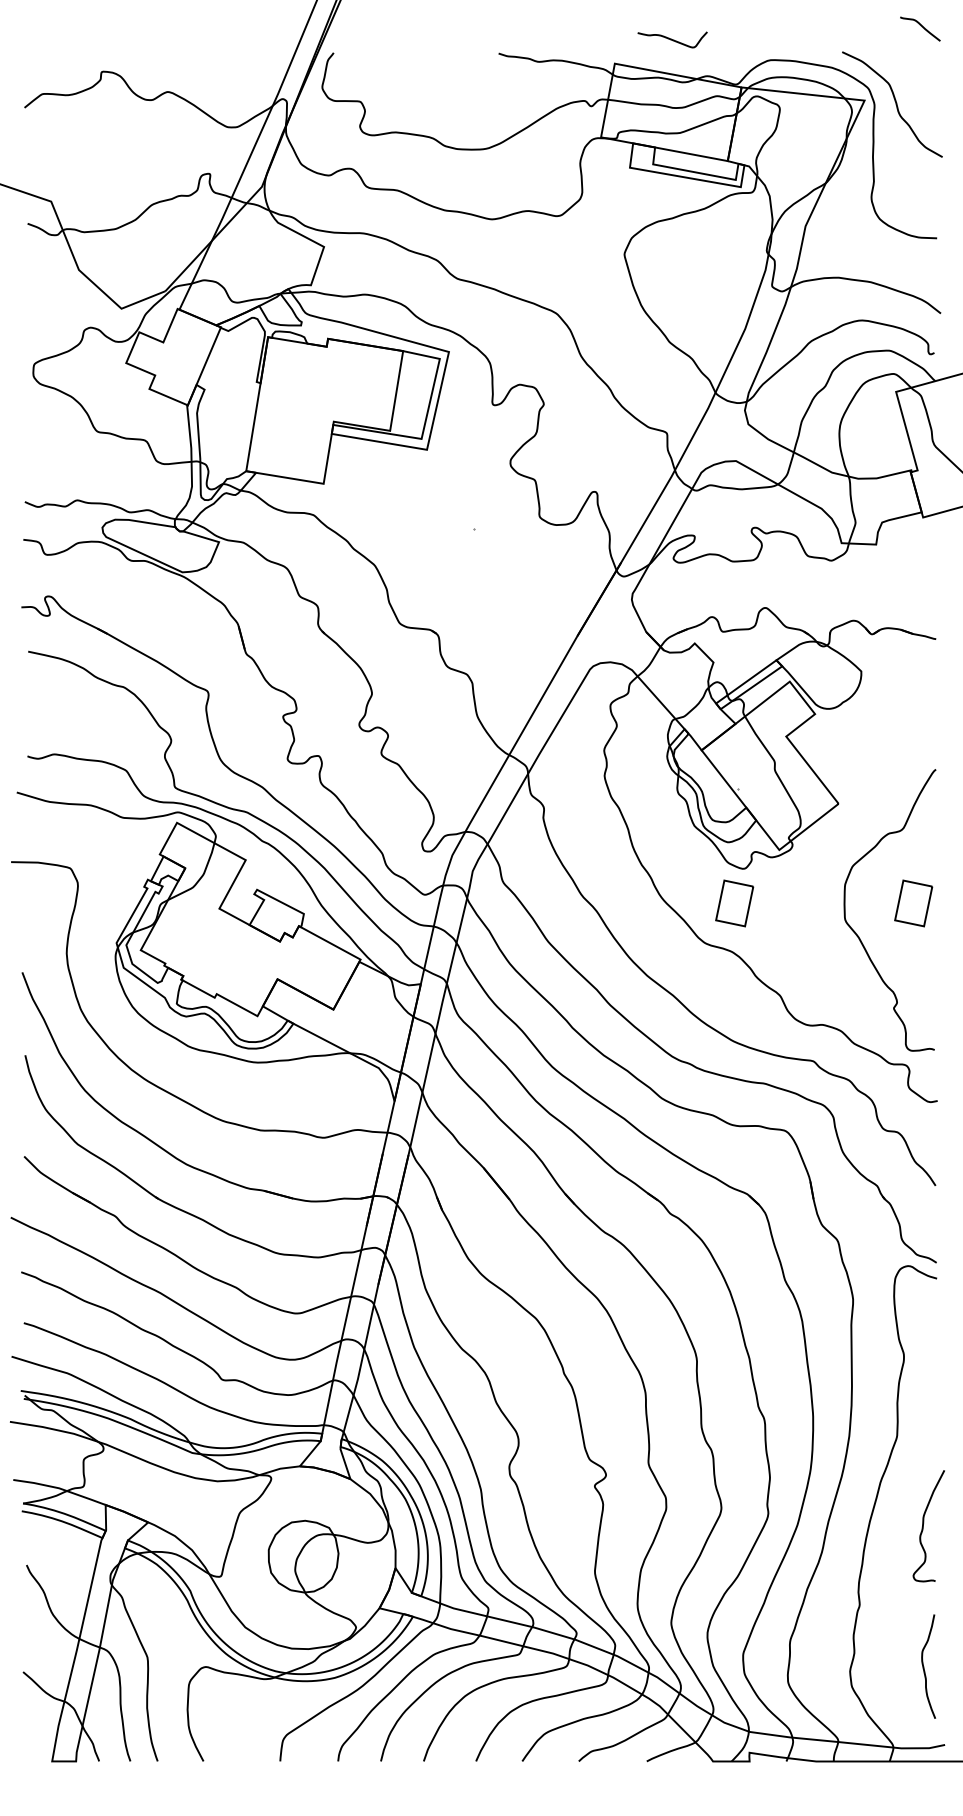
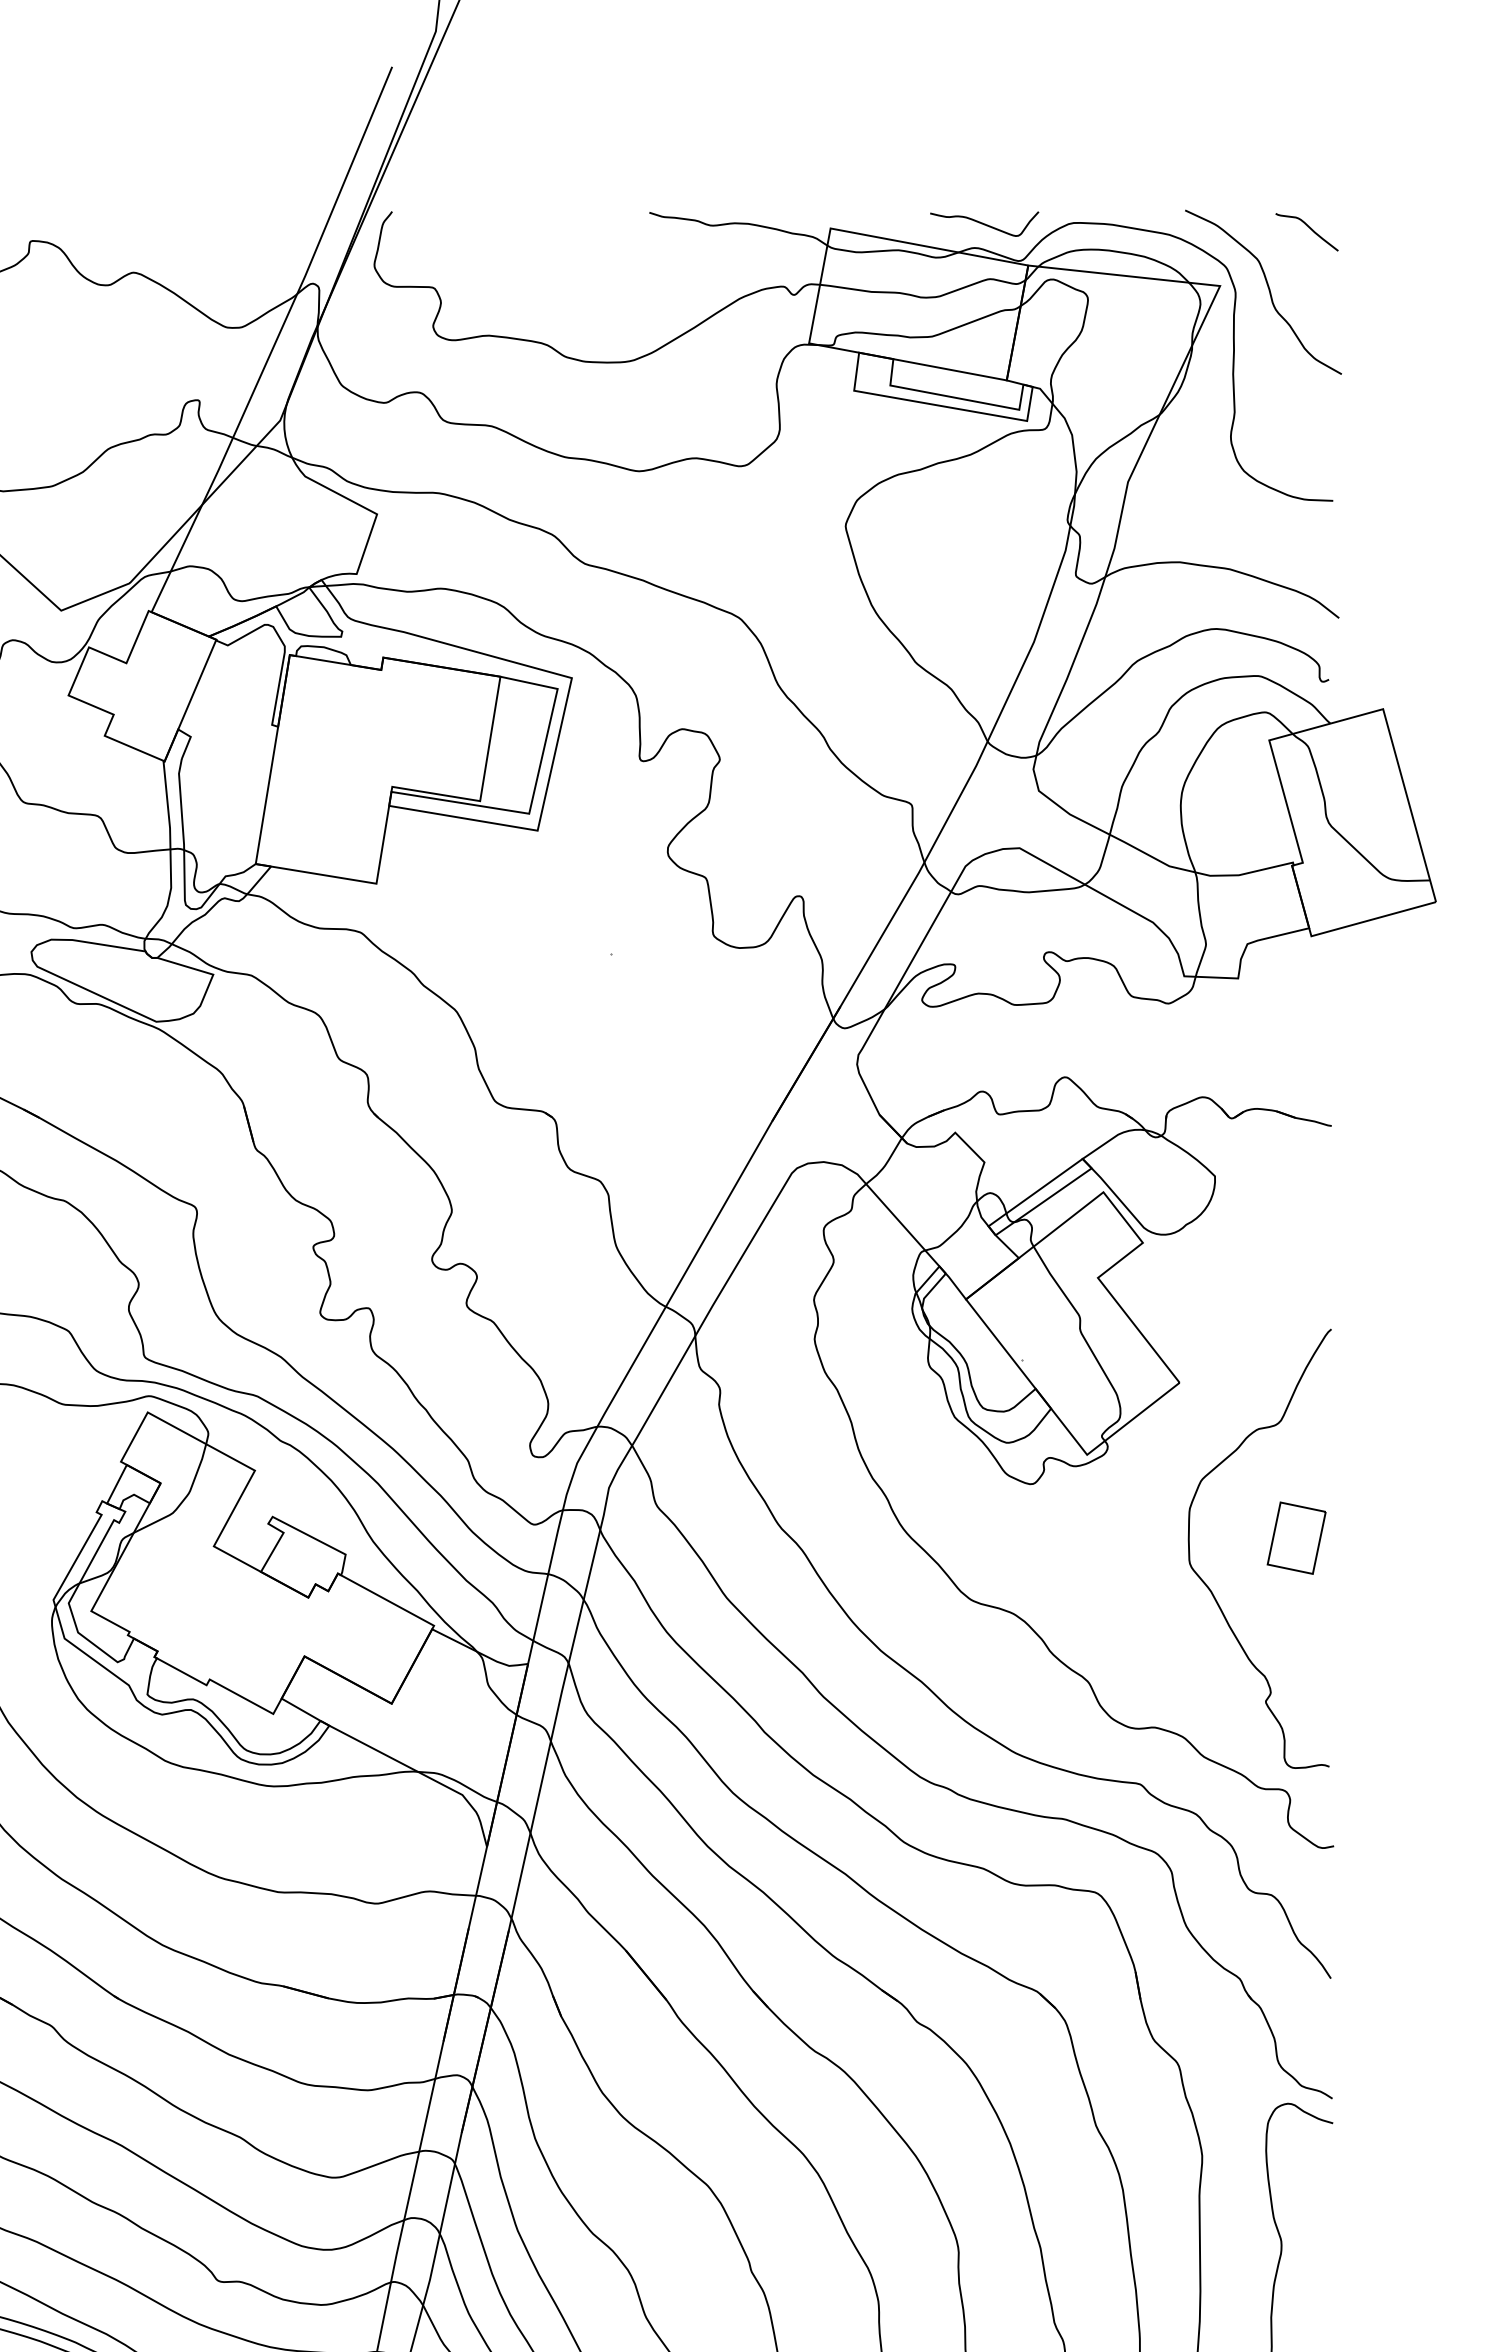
curve: (921, 26) -> (1308, 228), moved
curve: (672, 39) -> (984, 223), moved
part: (734, 903) -> (1017, 1538), removed

